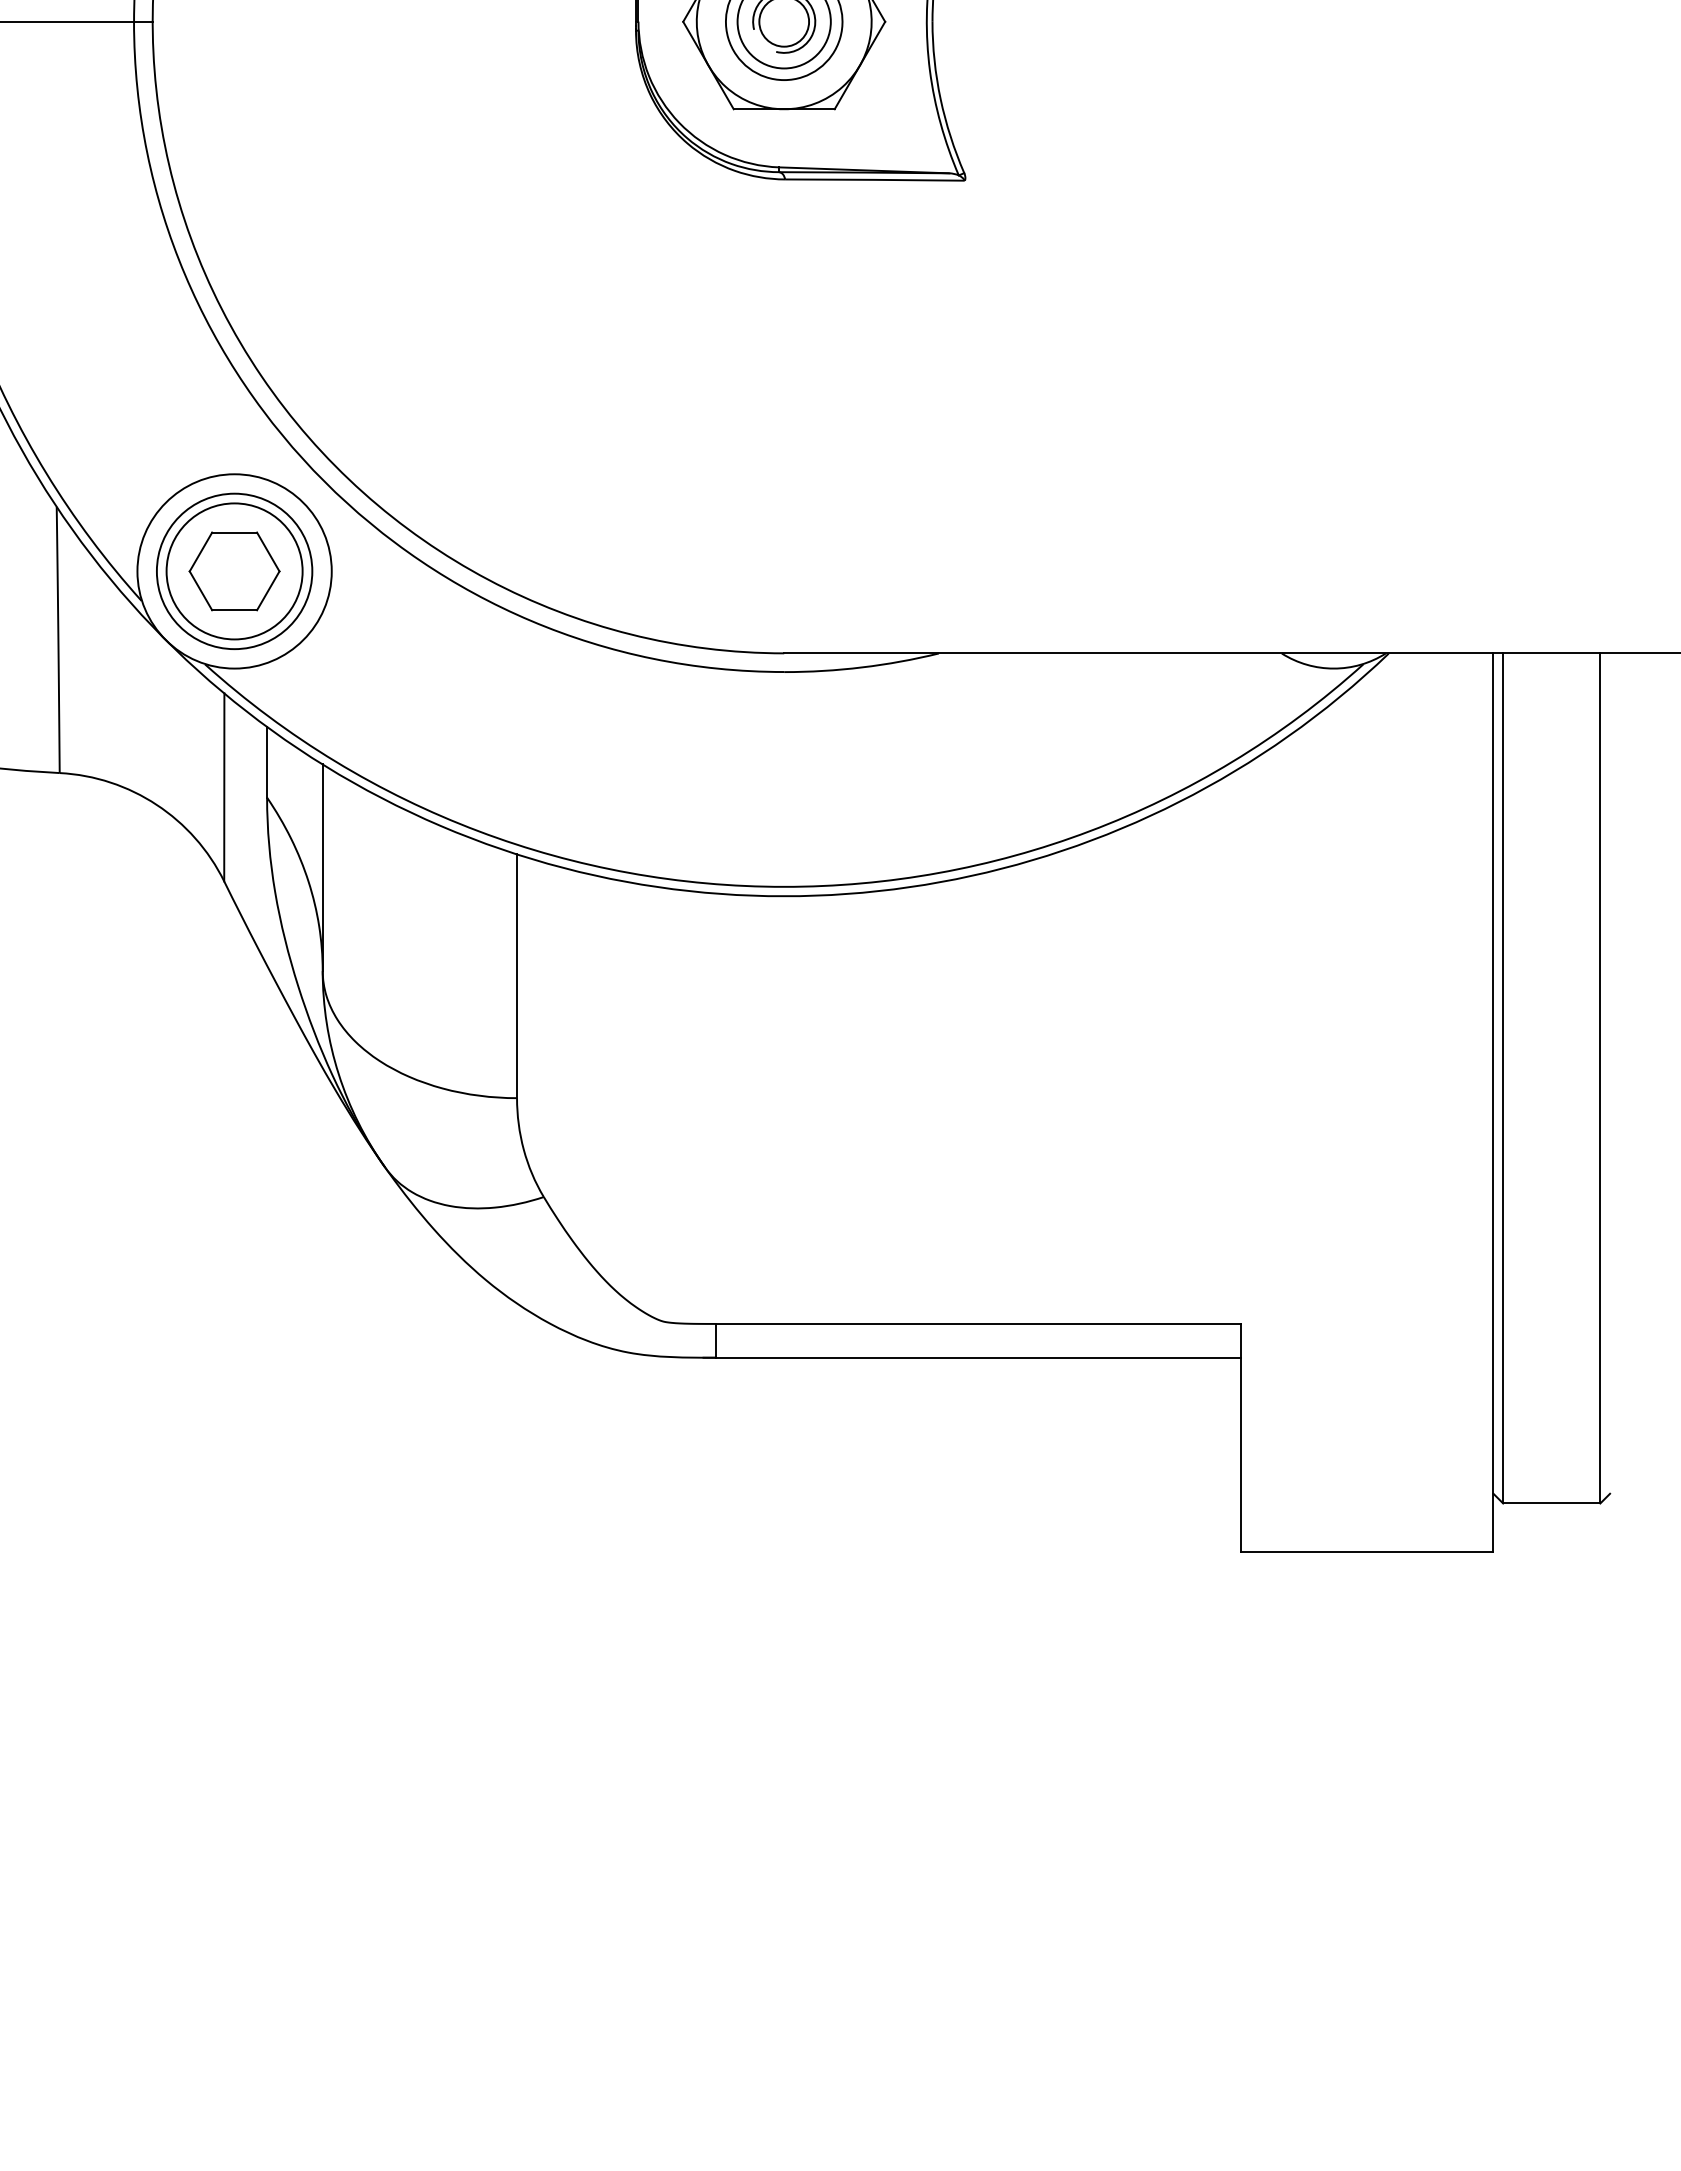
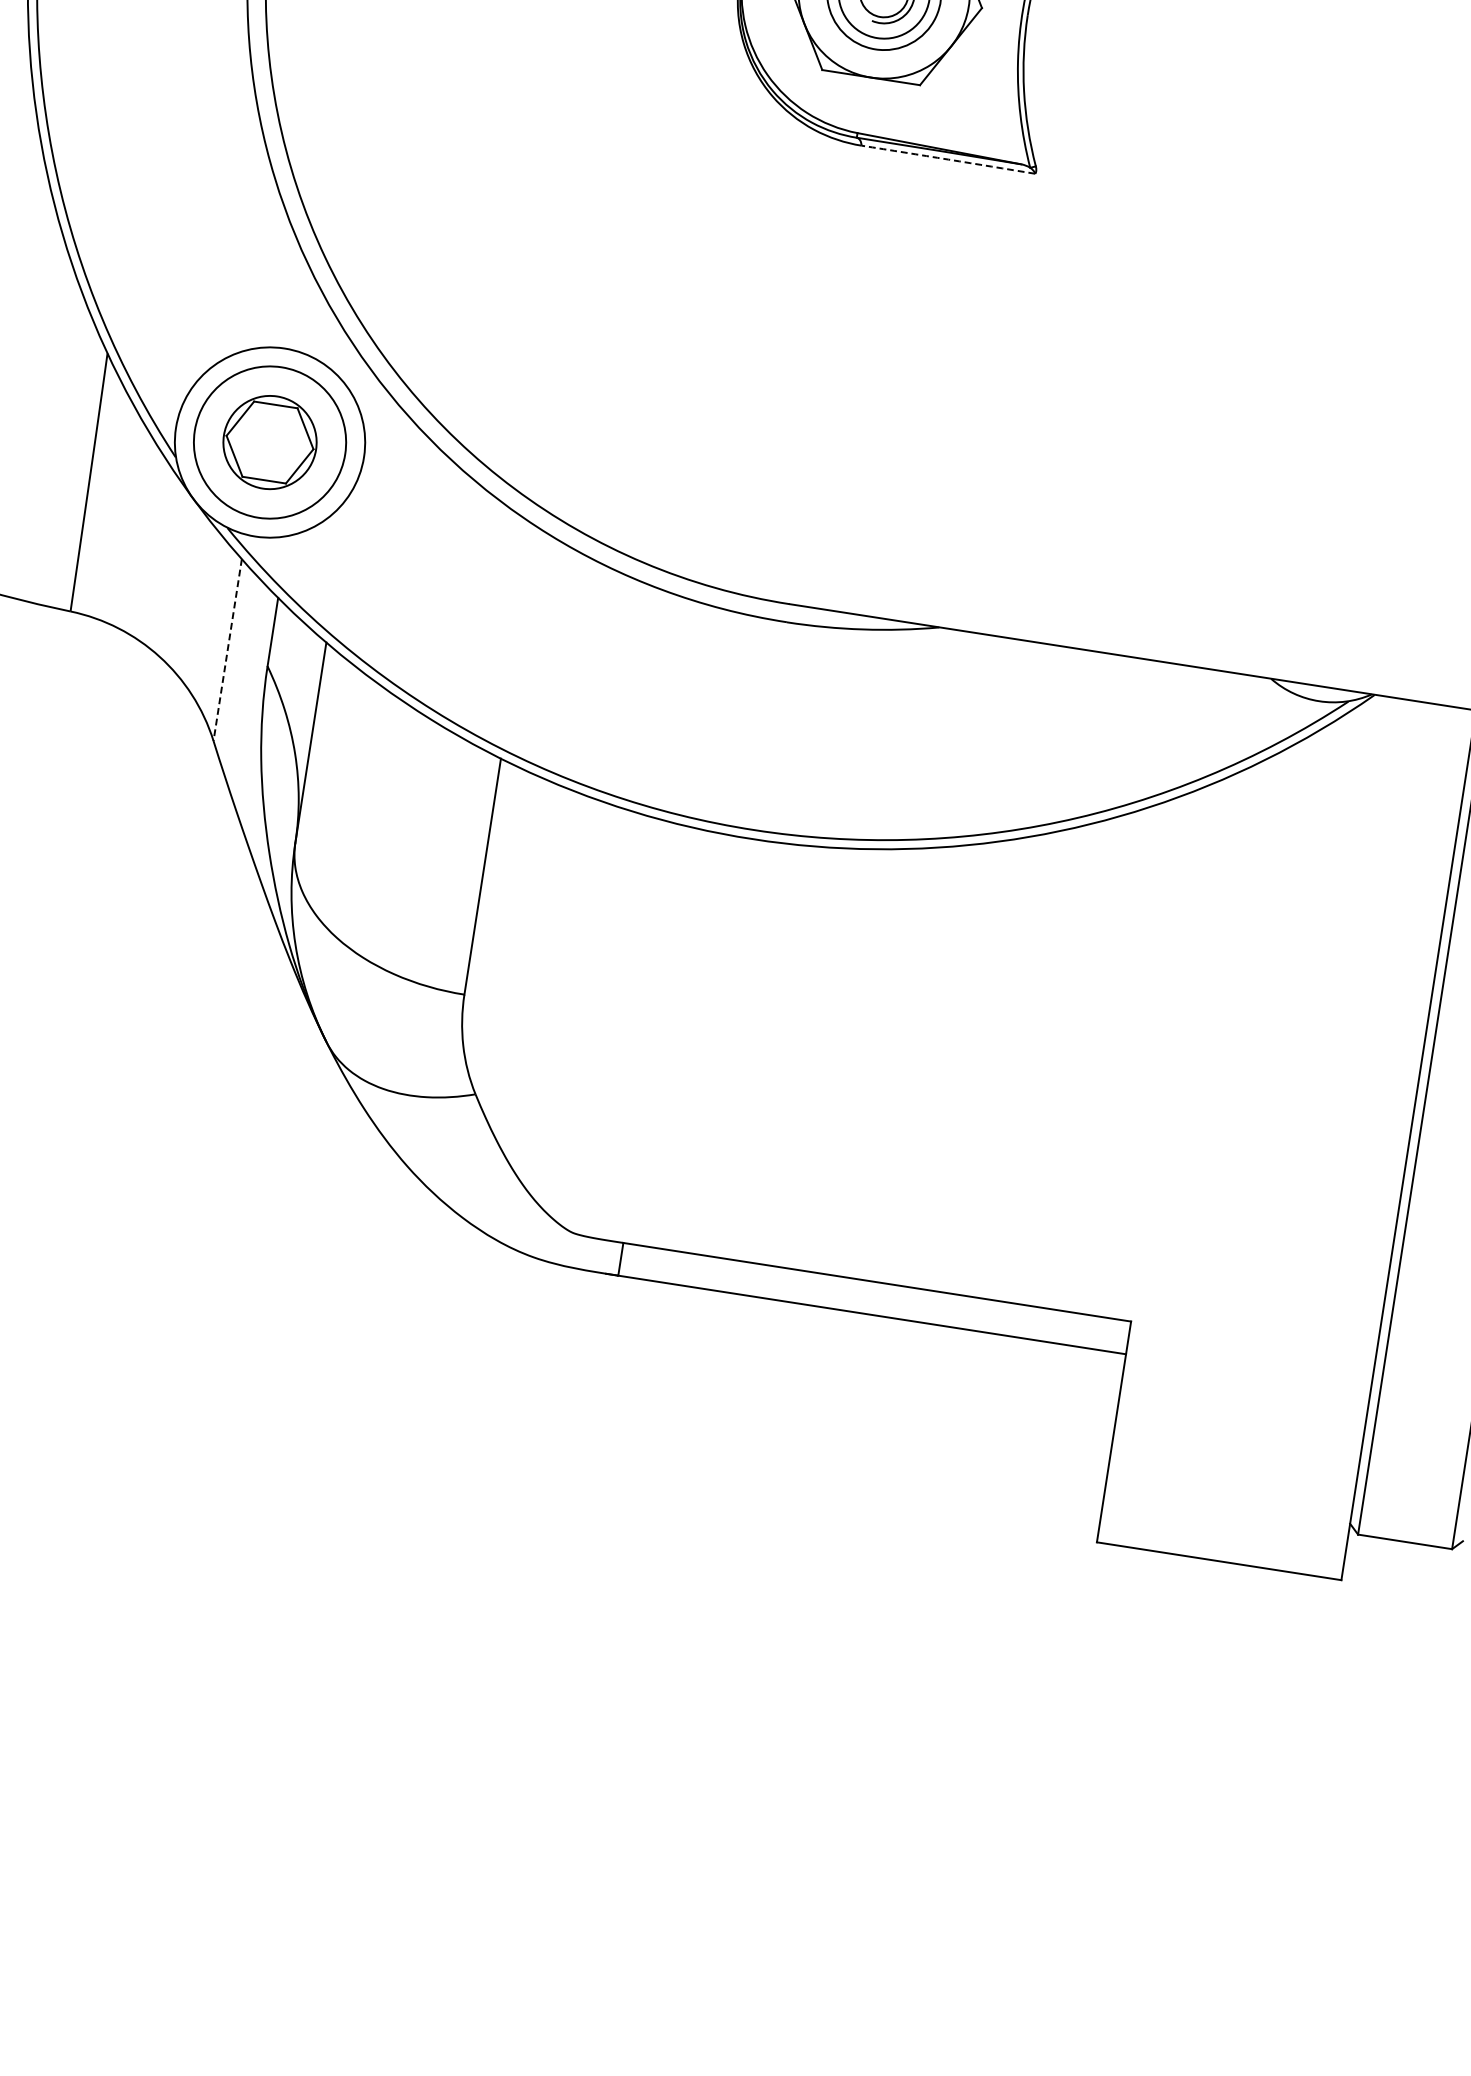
arc: (874, 179) -> (948, 159), solid -> dashed
circle: (234, 571) -> (269, 442), size x0.7
line: (224, 787) -> (227, 650), solid -> dashed

